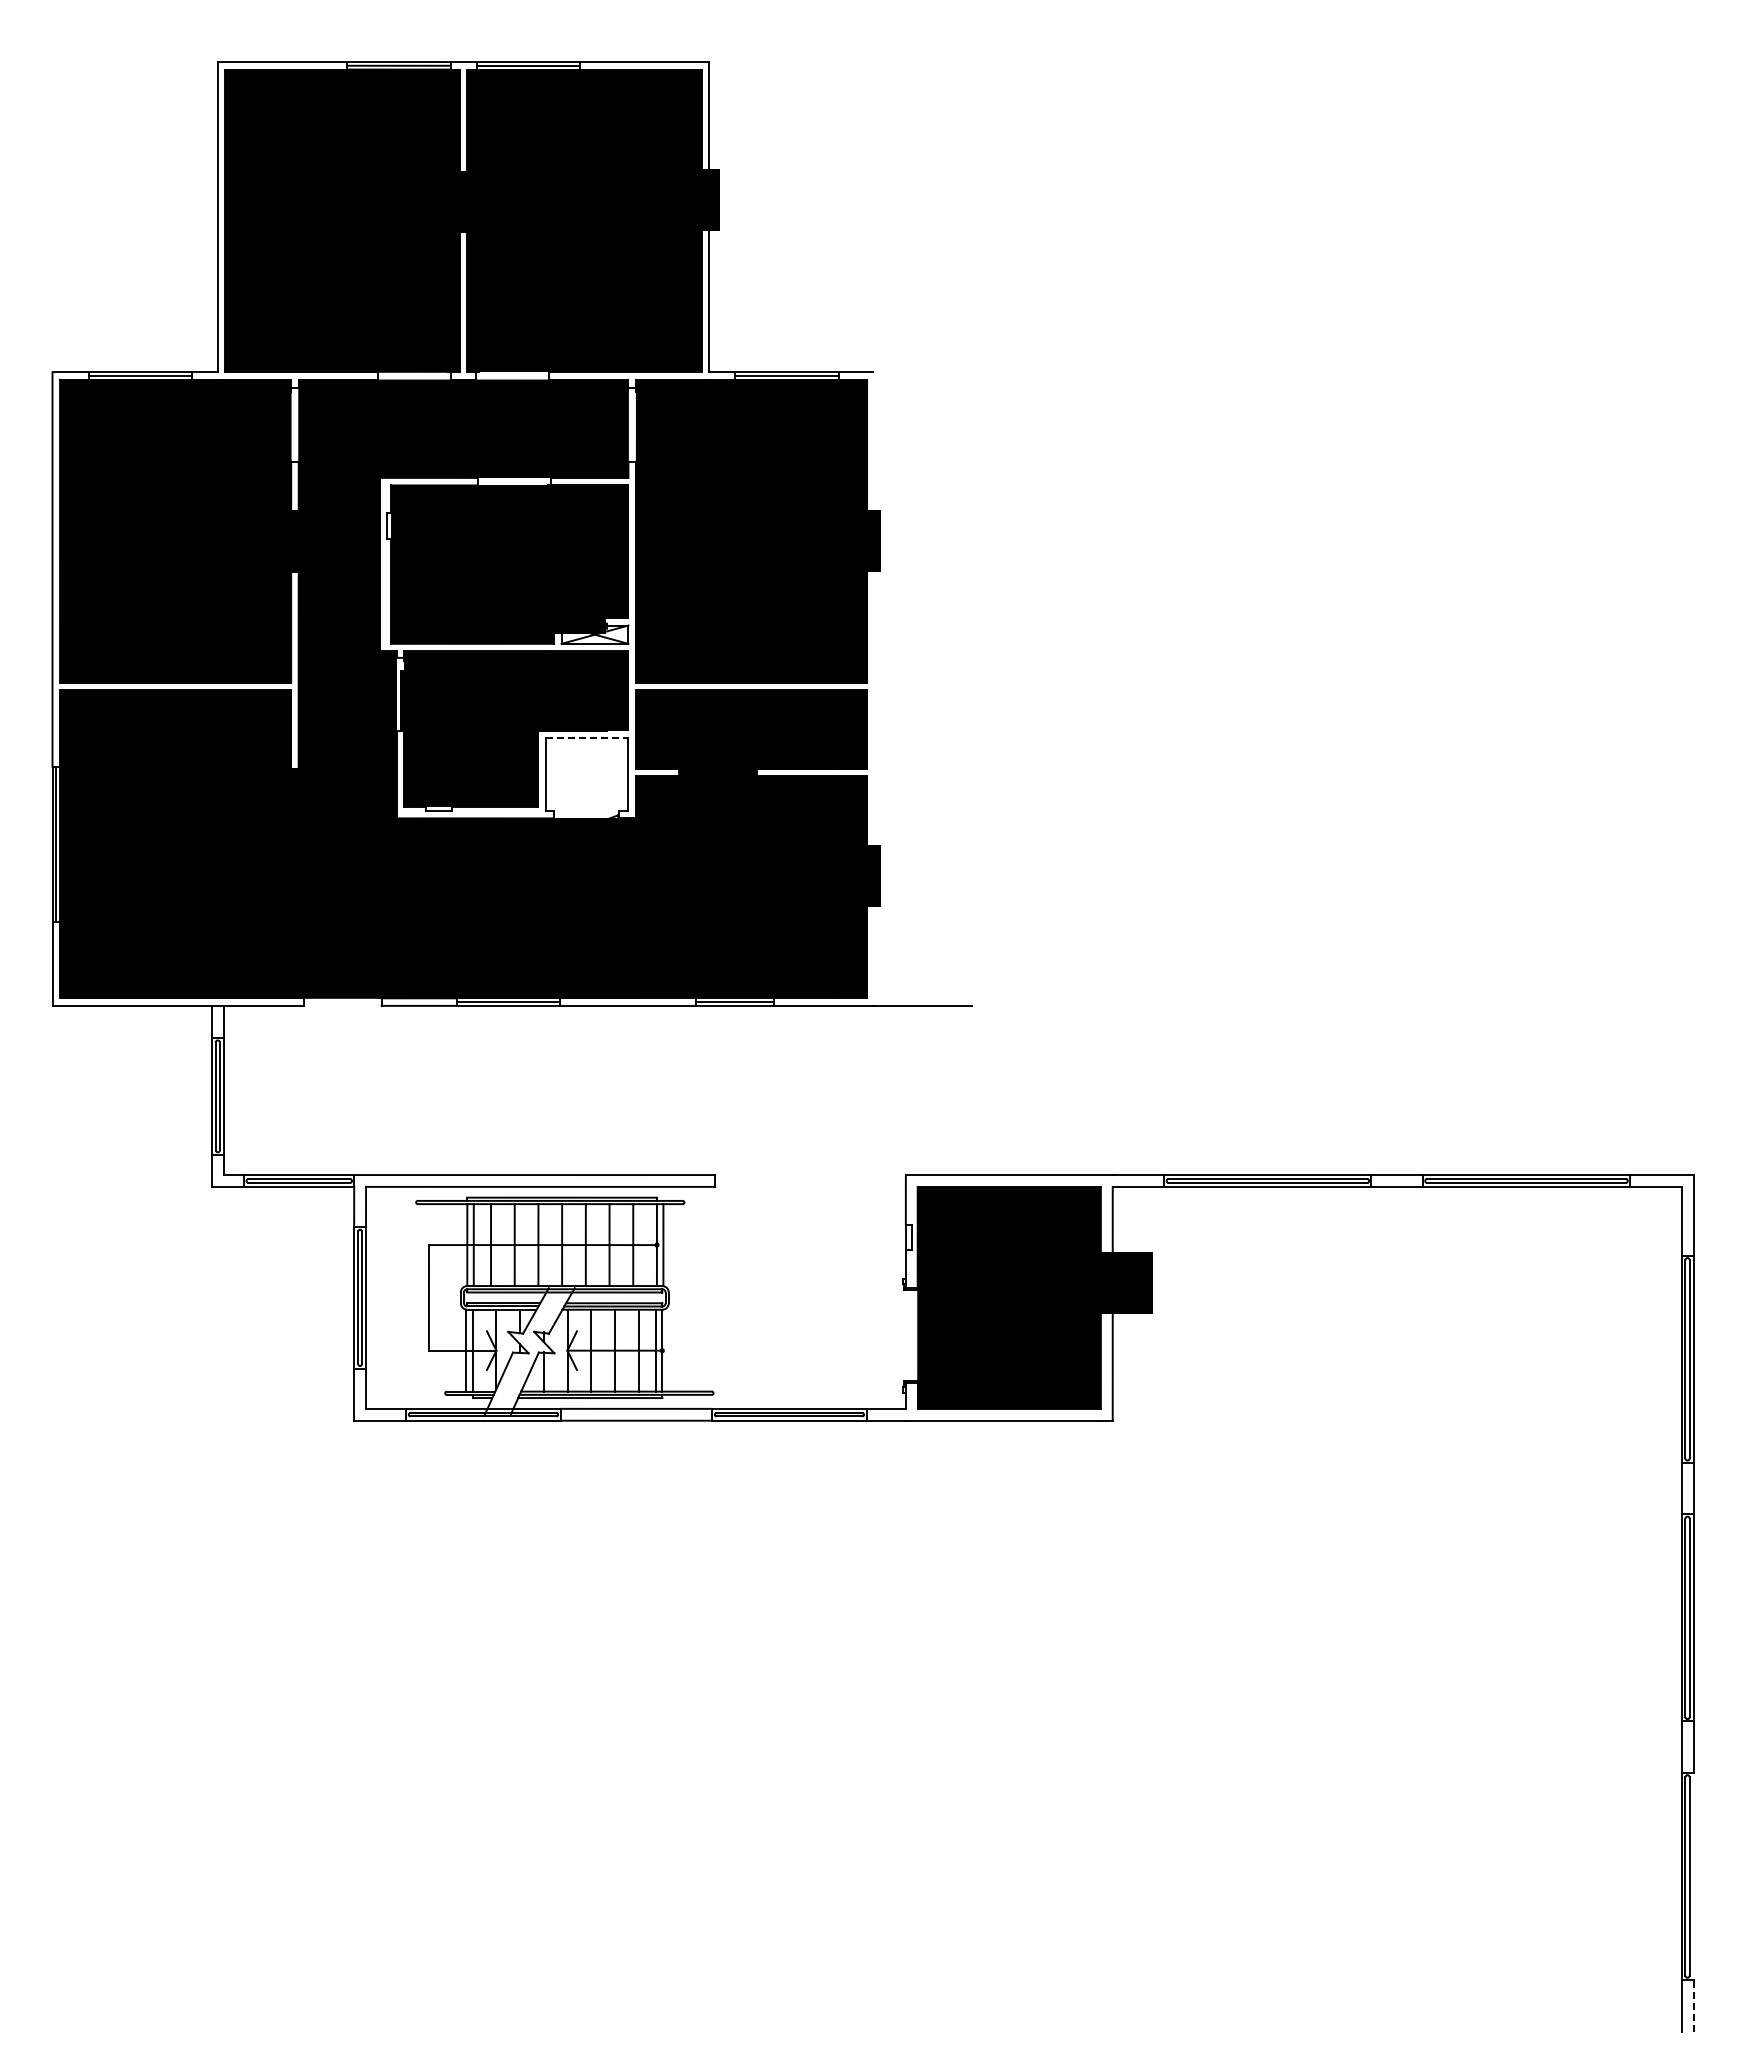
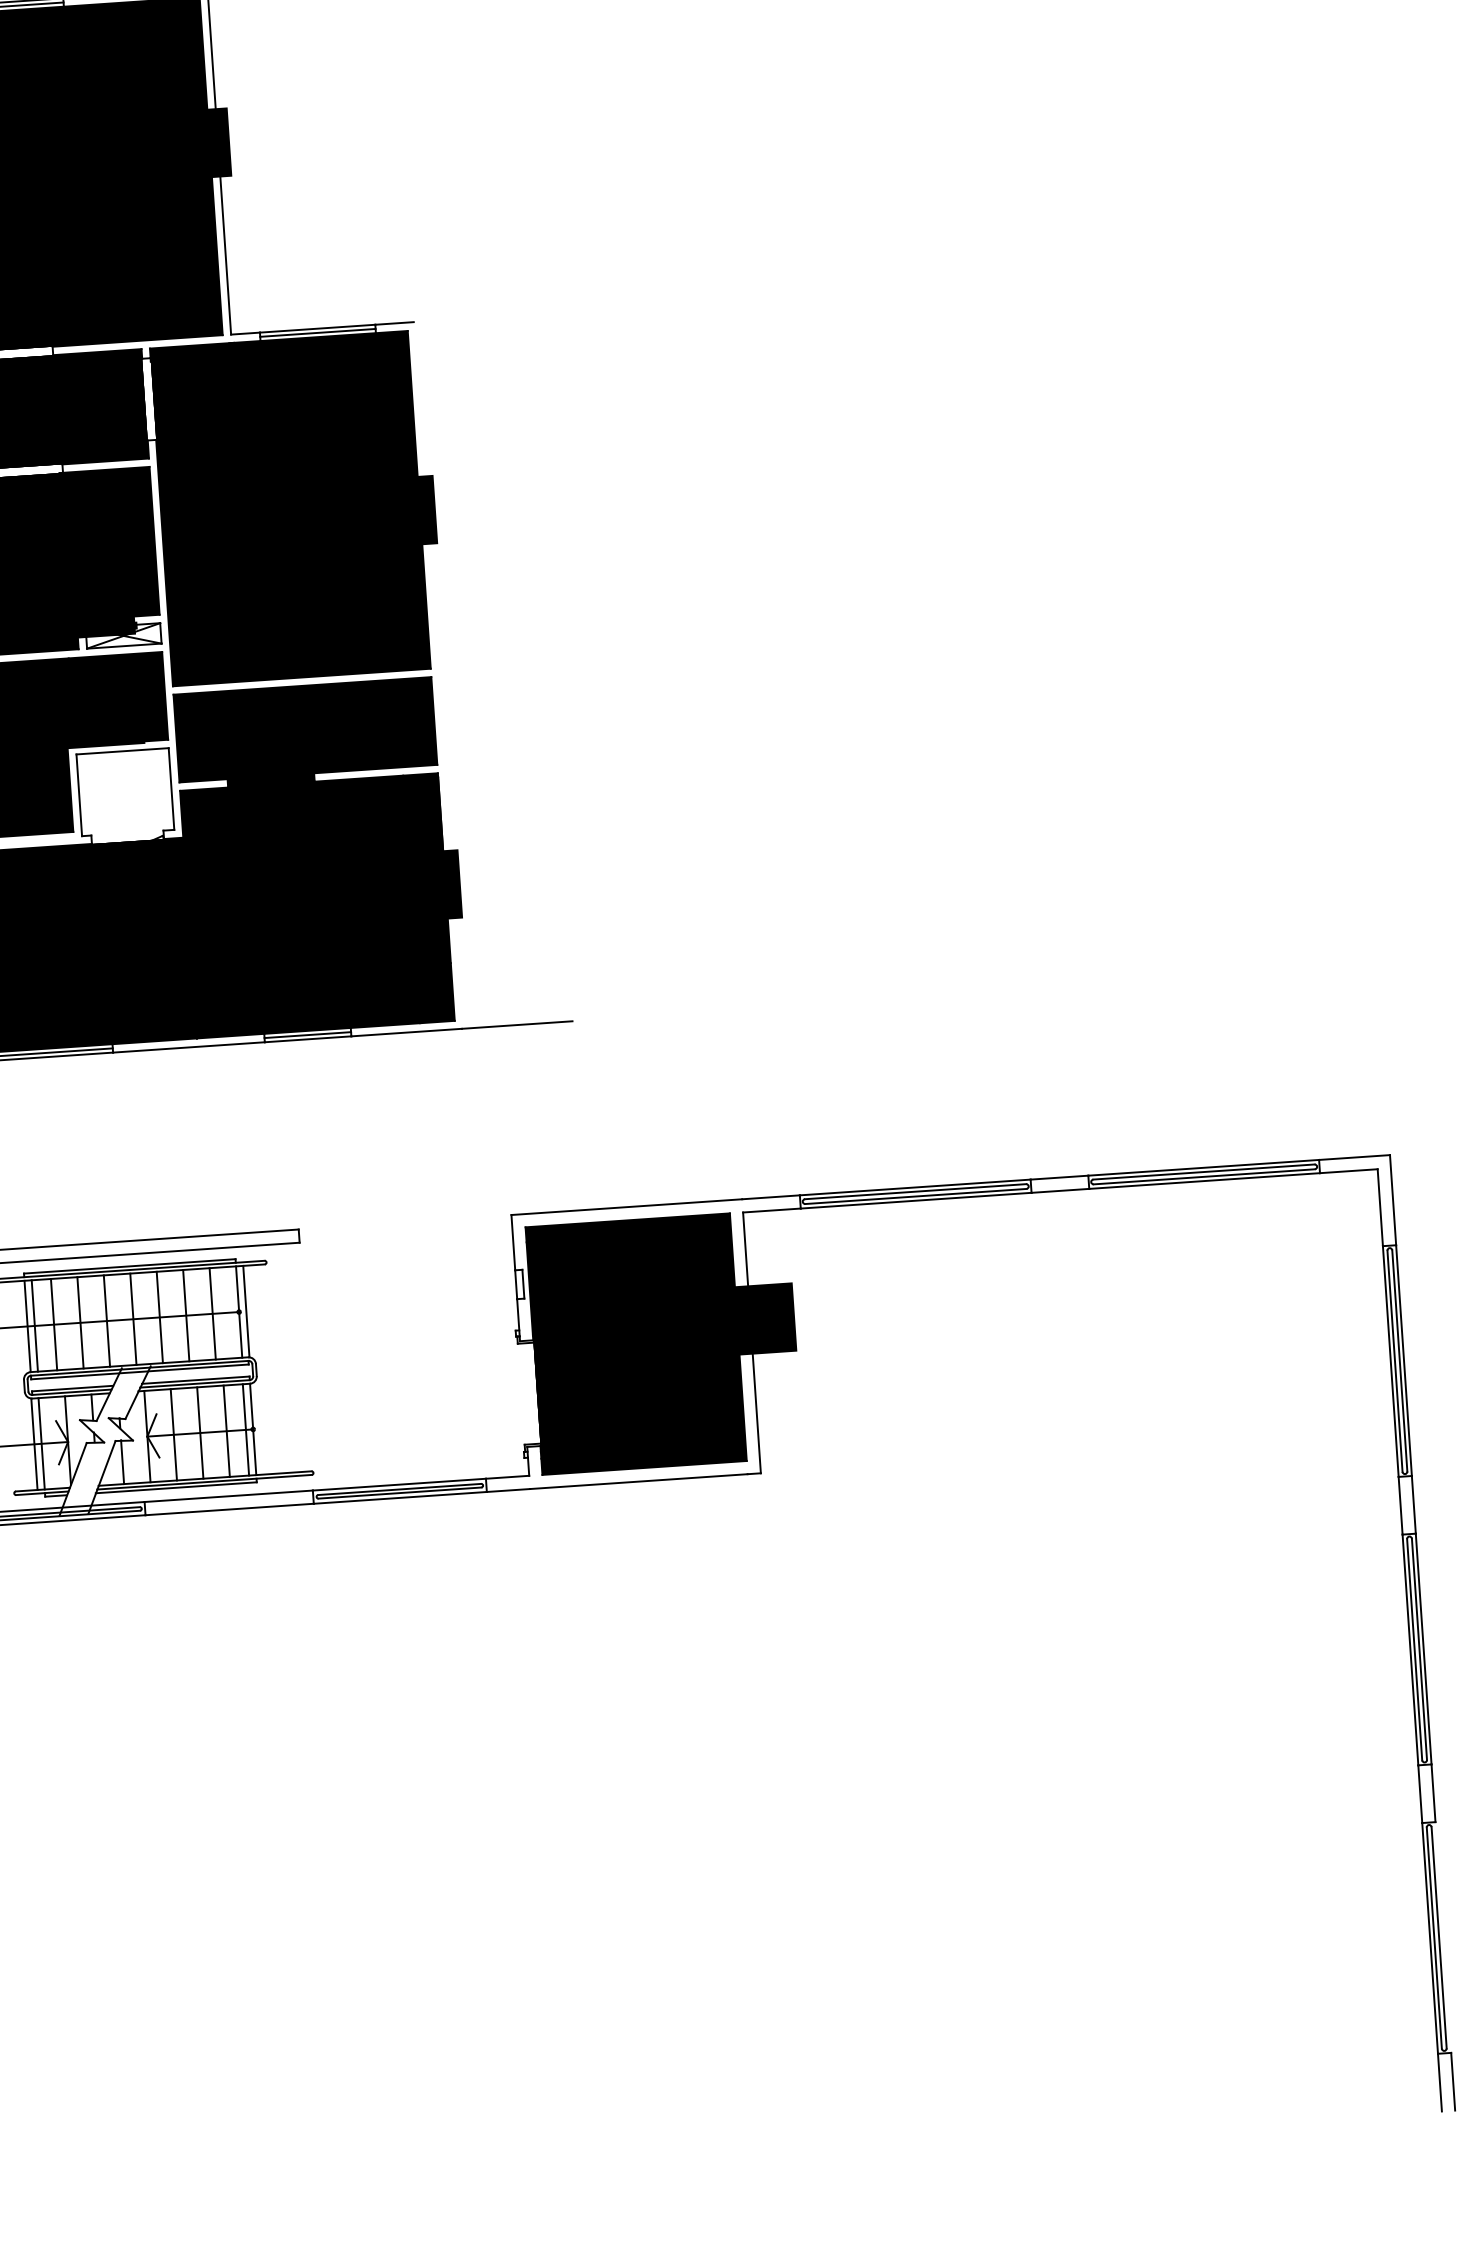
line: (587, 737) -> (123, 751), dashed -> solid
line: (1693, 2005) -> (1453, 2081), dashed -> solid

